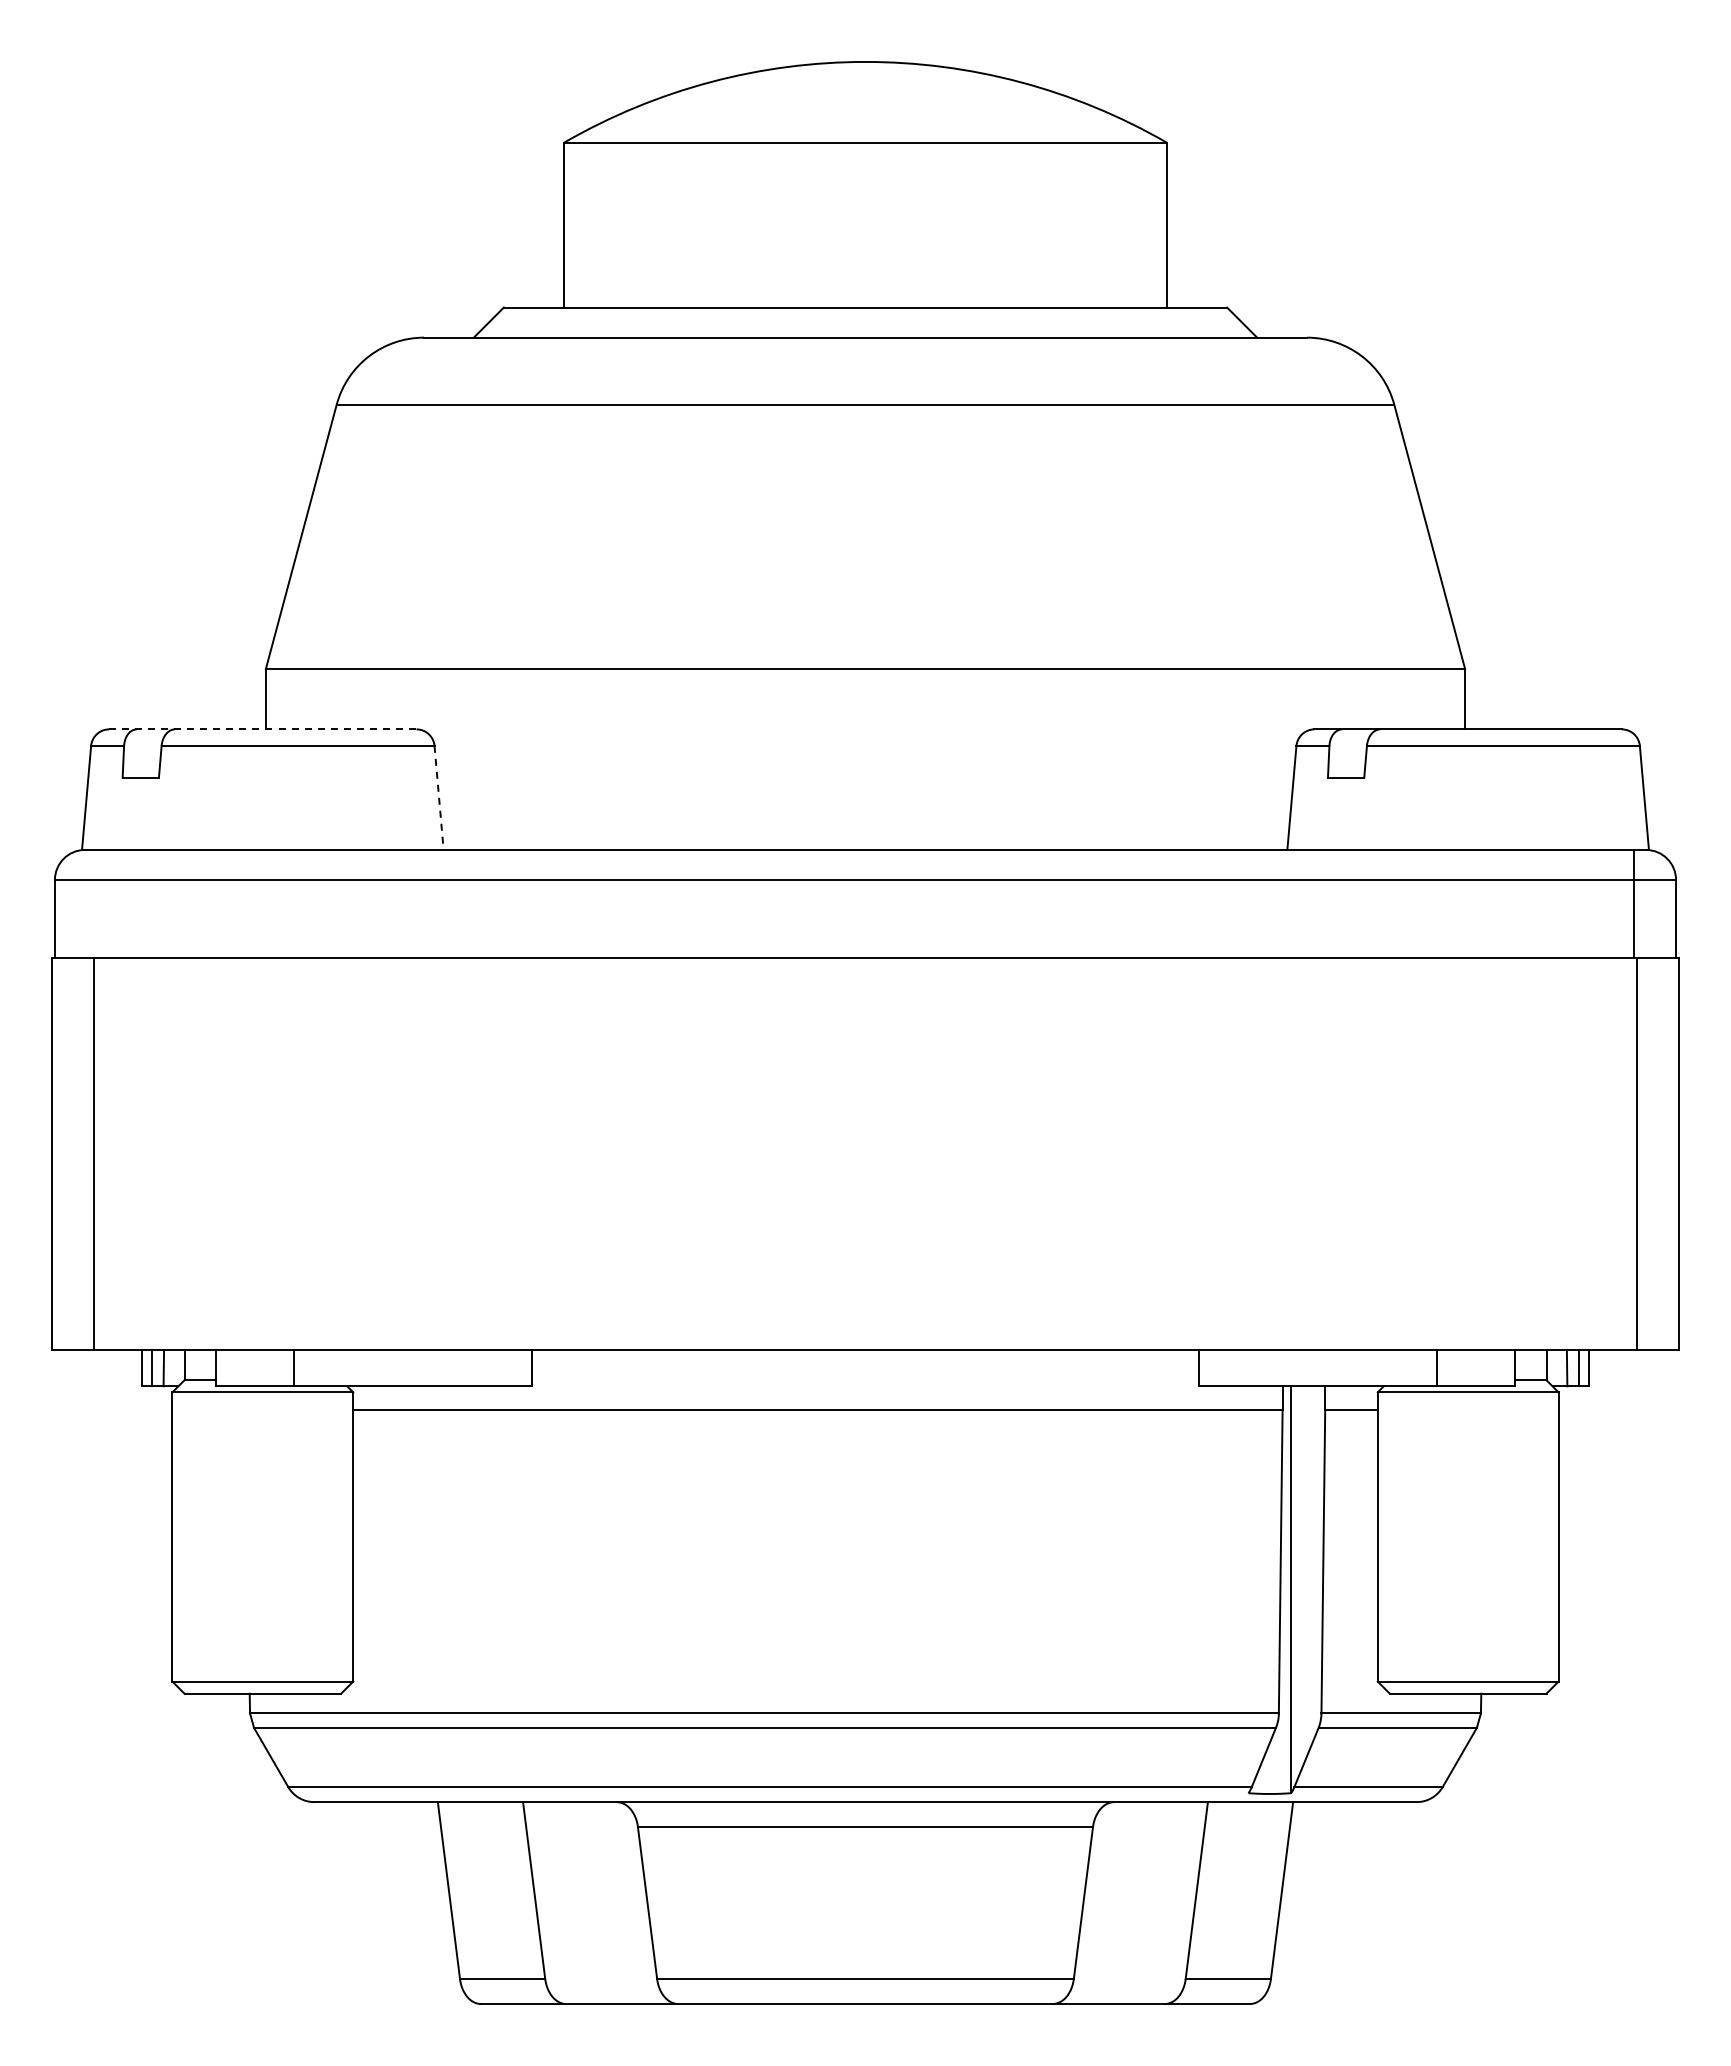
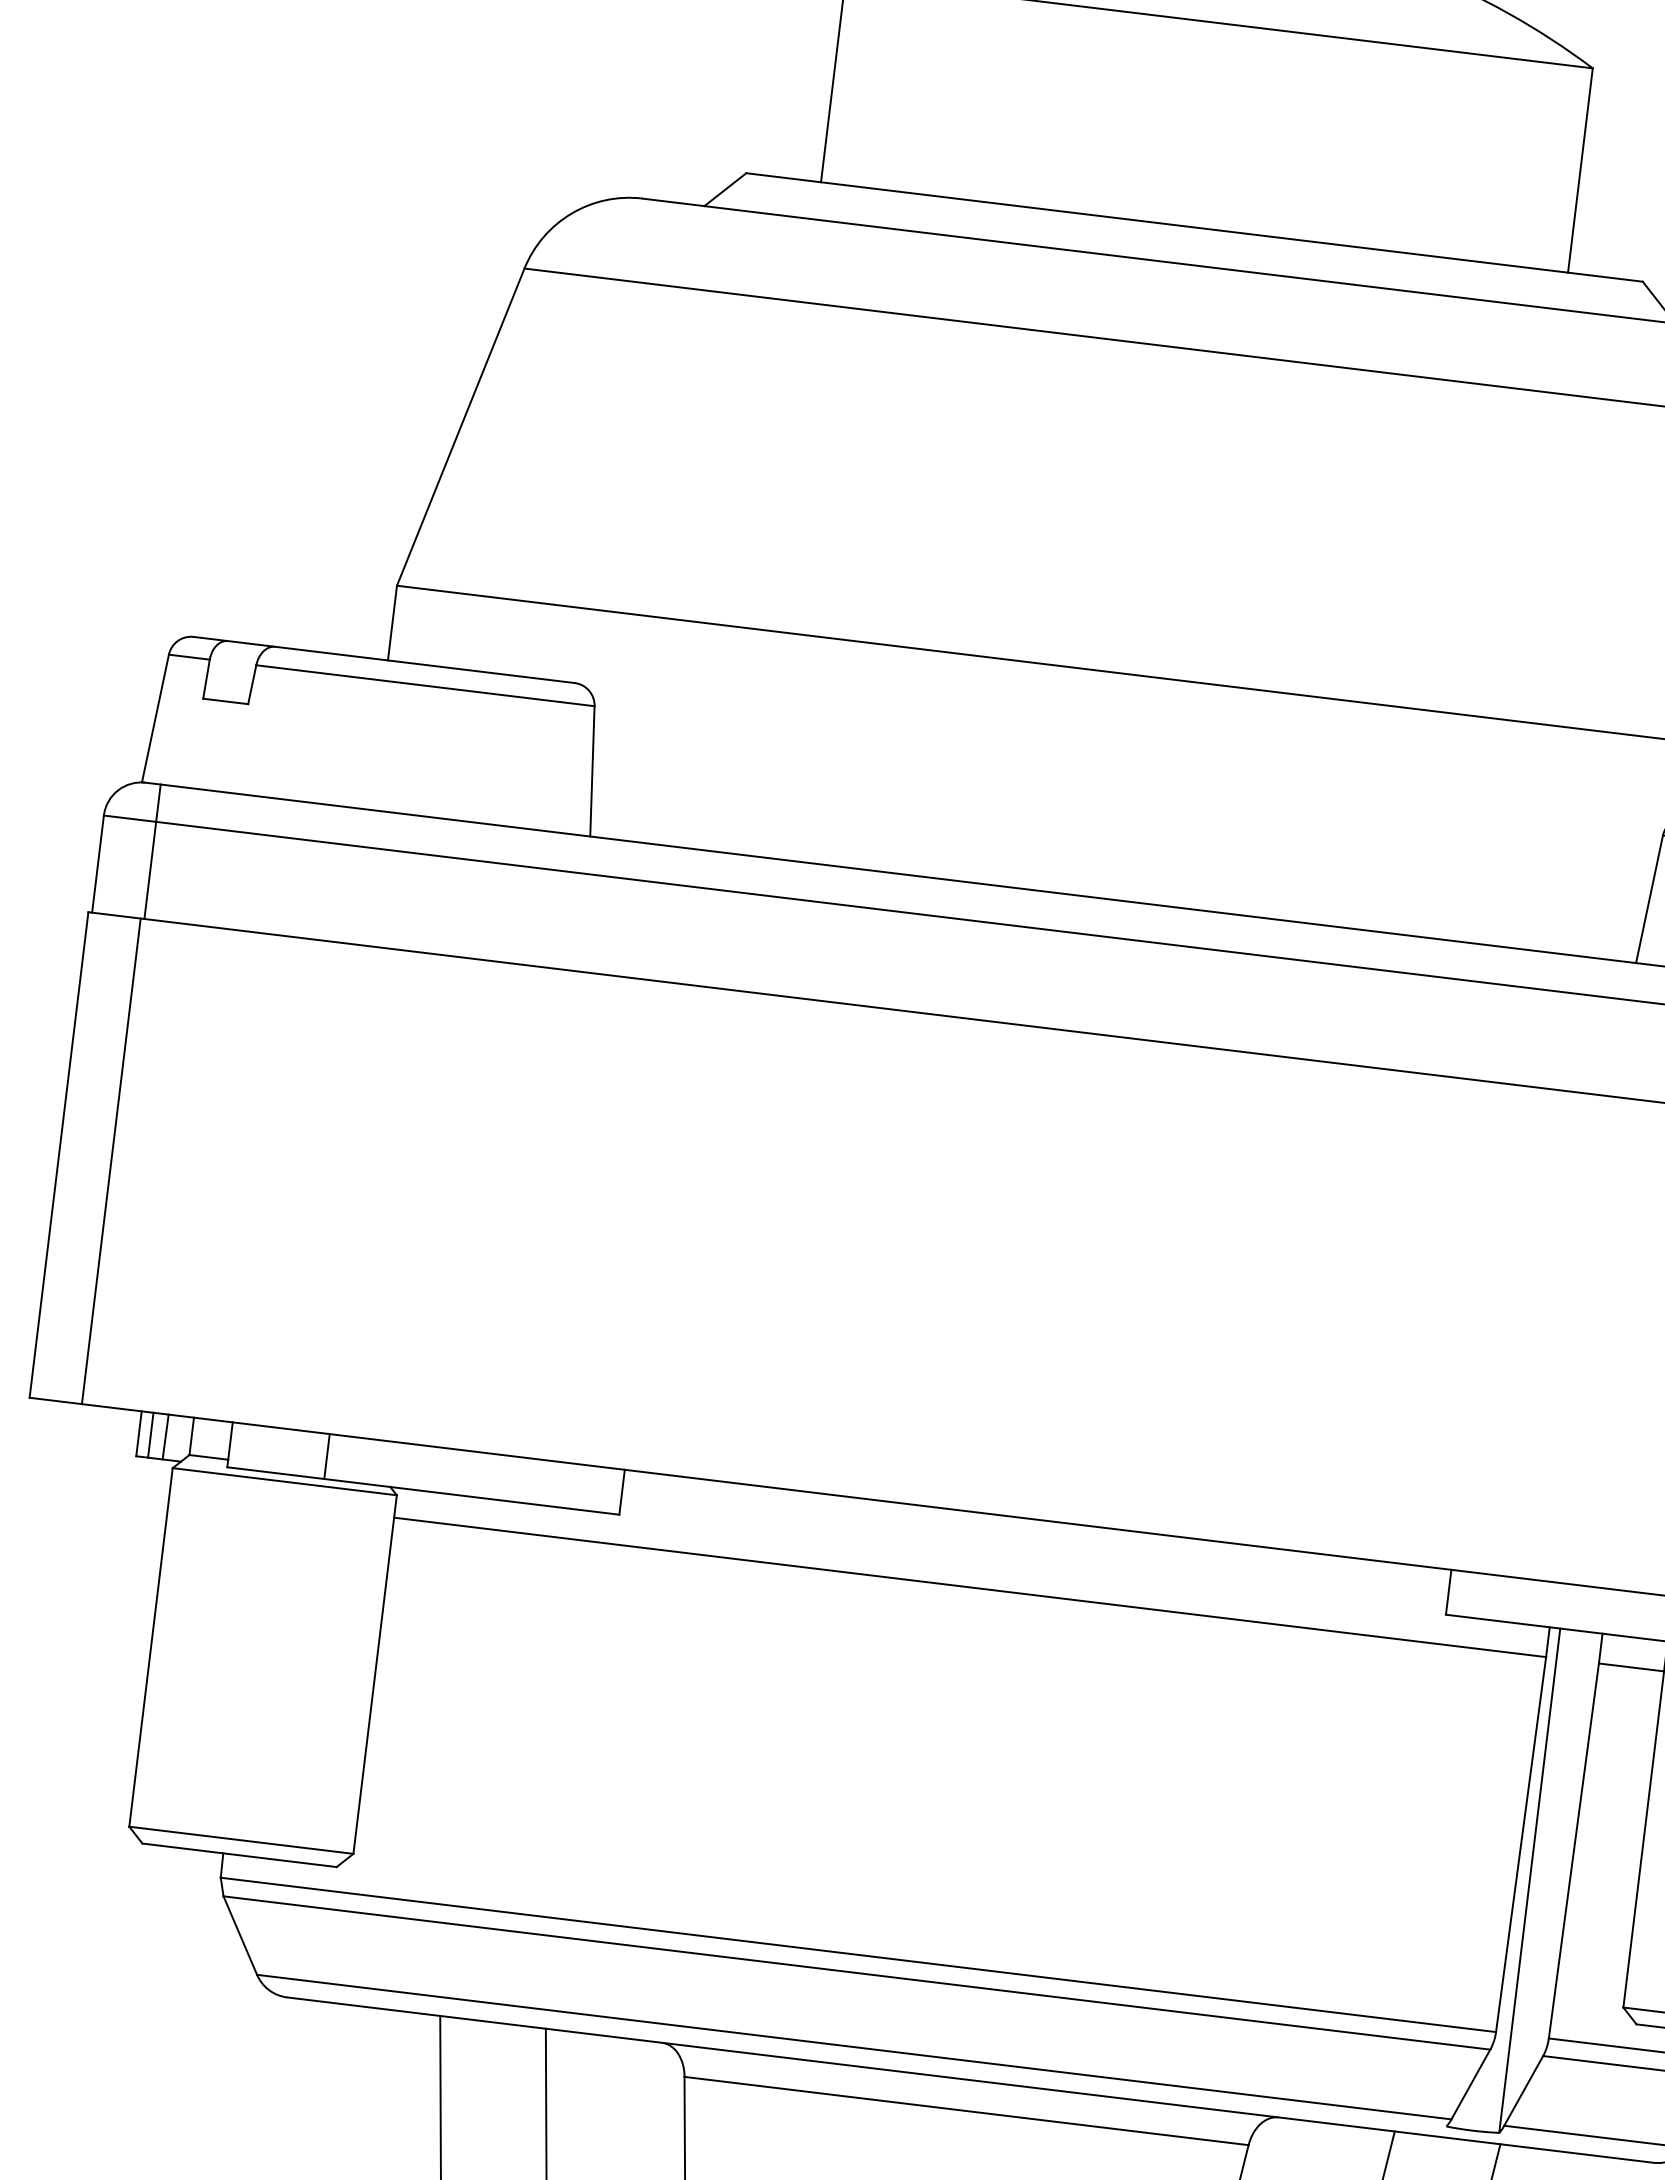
line: (262, 729) -> (383, 660), dashed -> solid
line: (439, 798) -> (592, 772), dashed -> solid
line: (97, 903) -> (153, 851), added

